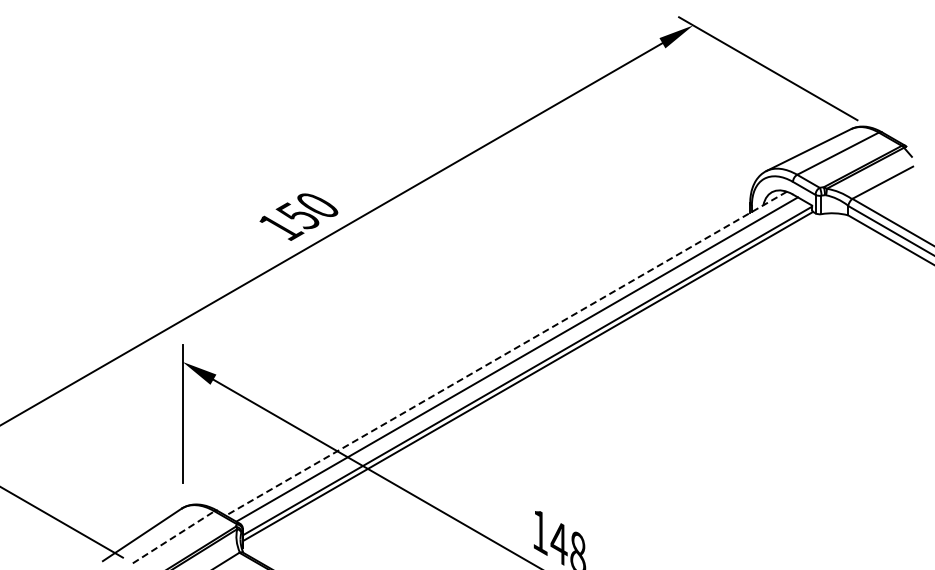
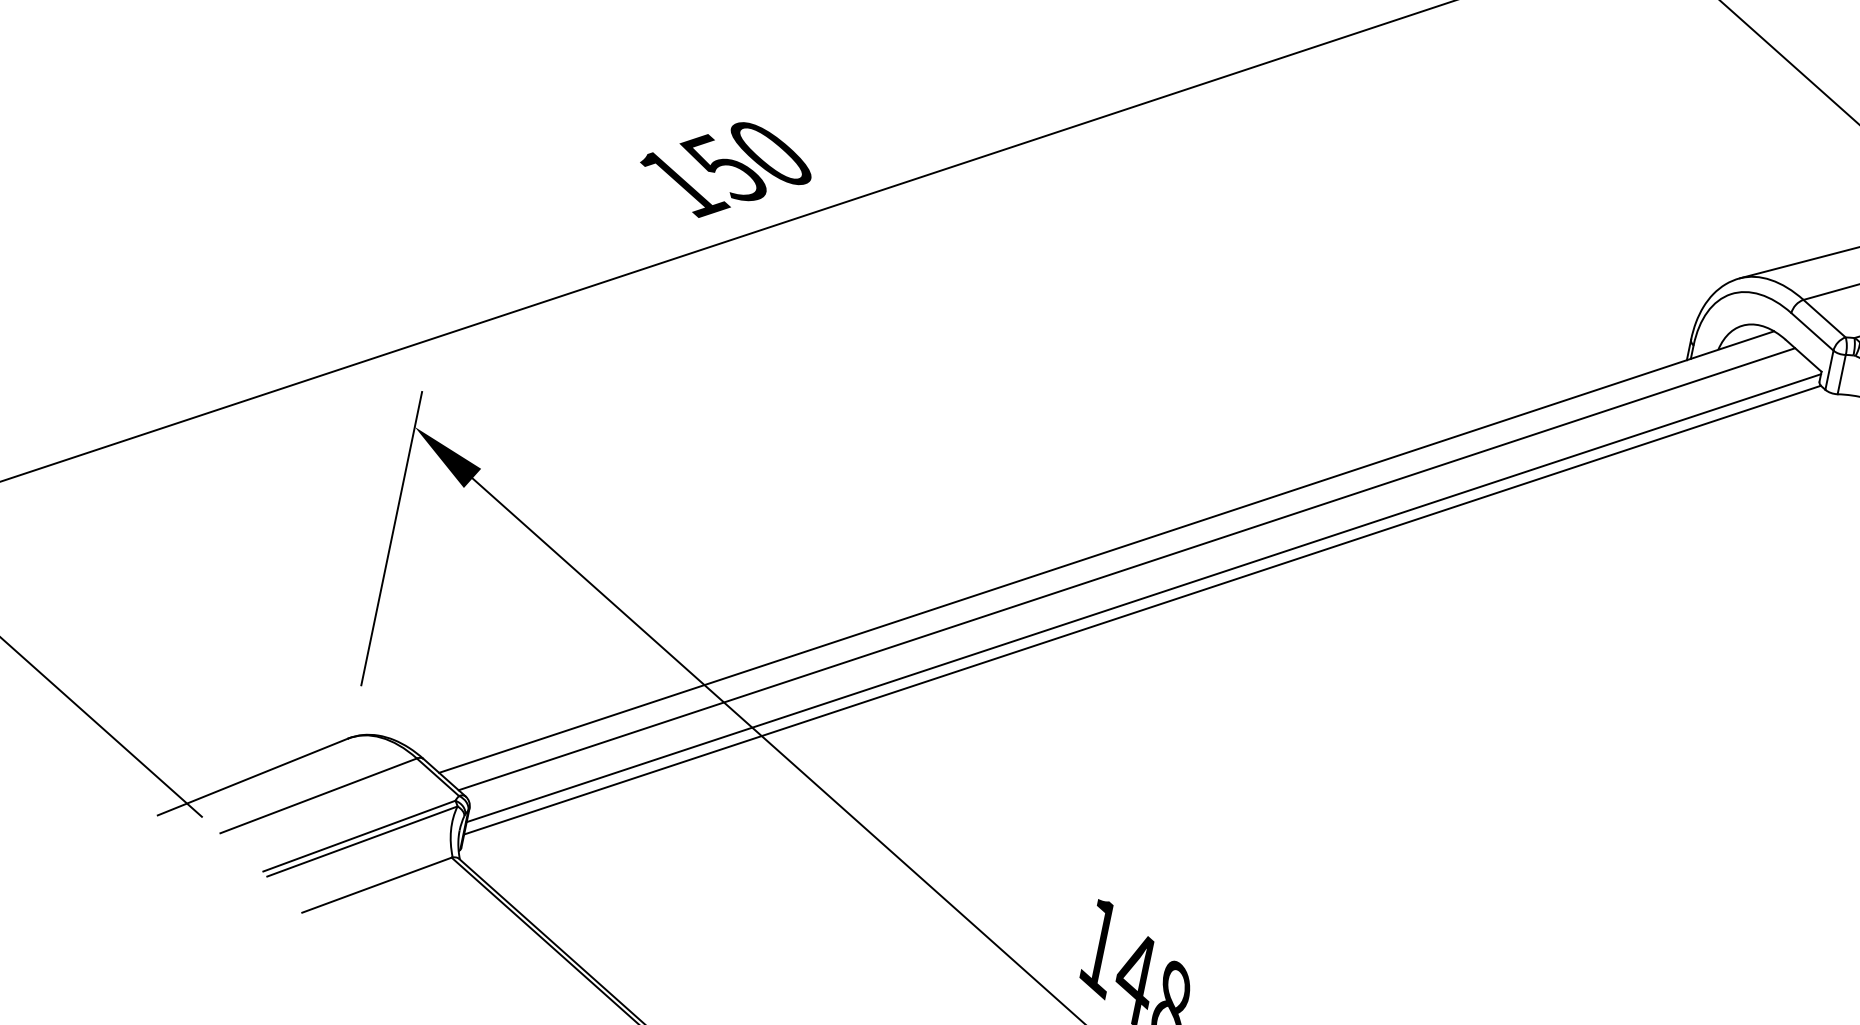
line: (506, 353) -> (1106, 551), dashed -> solid
line: (174, 537) -> (320, 796), dashed -> solid

